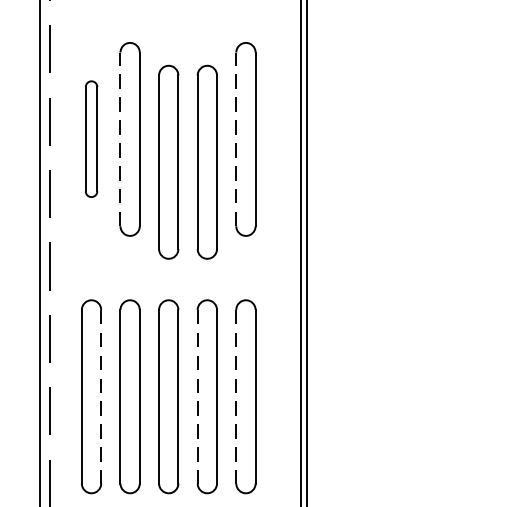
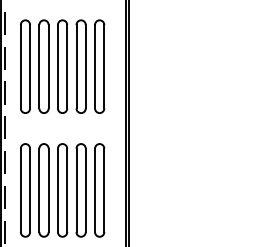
part: (91, 138) -> (25, 66), size x1.67
line: (120, 138) -> (39, 66), dashed -> solid
line: (237, 138) -> (95, 66), dashed -> solid
part: (187, 161) -> (71, 66), moved
line: (101, 396) -> (30, 190), dashed -> solid
line: (197, 396) -> (76, 190), dashed -> solid
line: (237, 396) -> (95, 190), dashed -> solid

